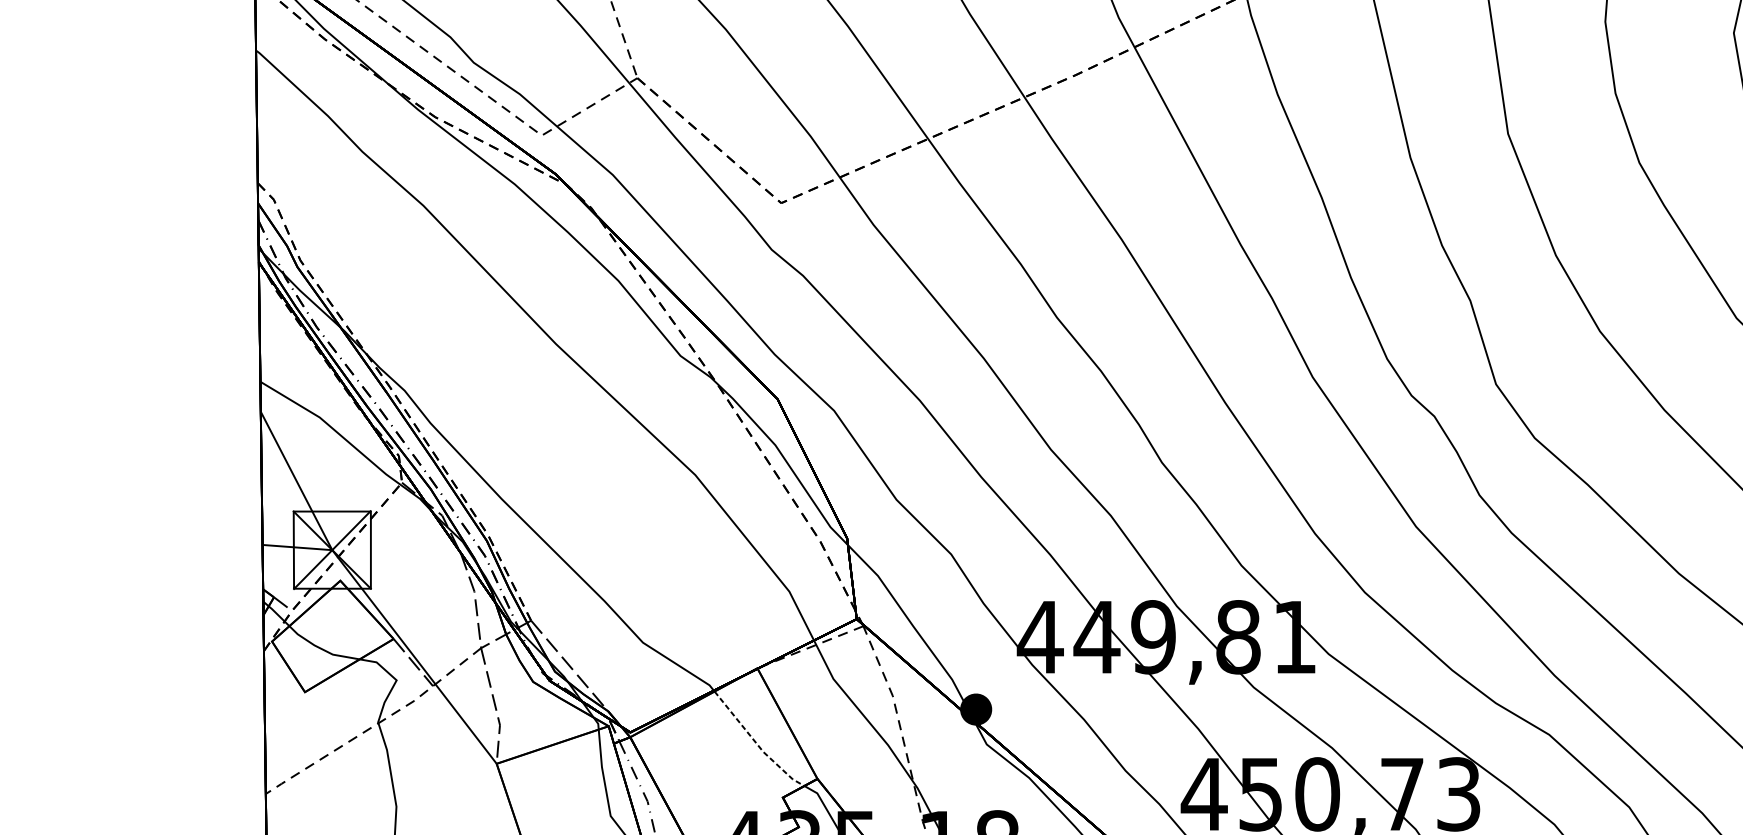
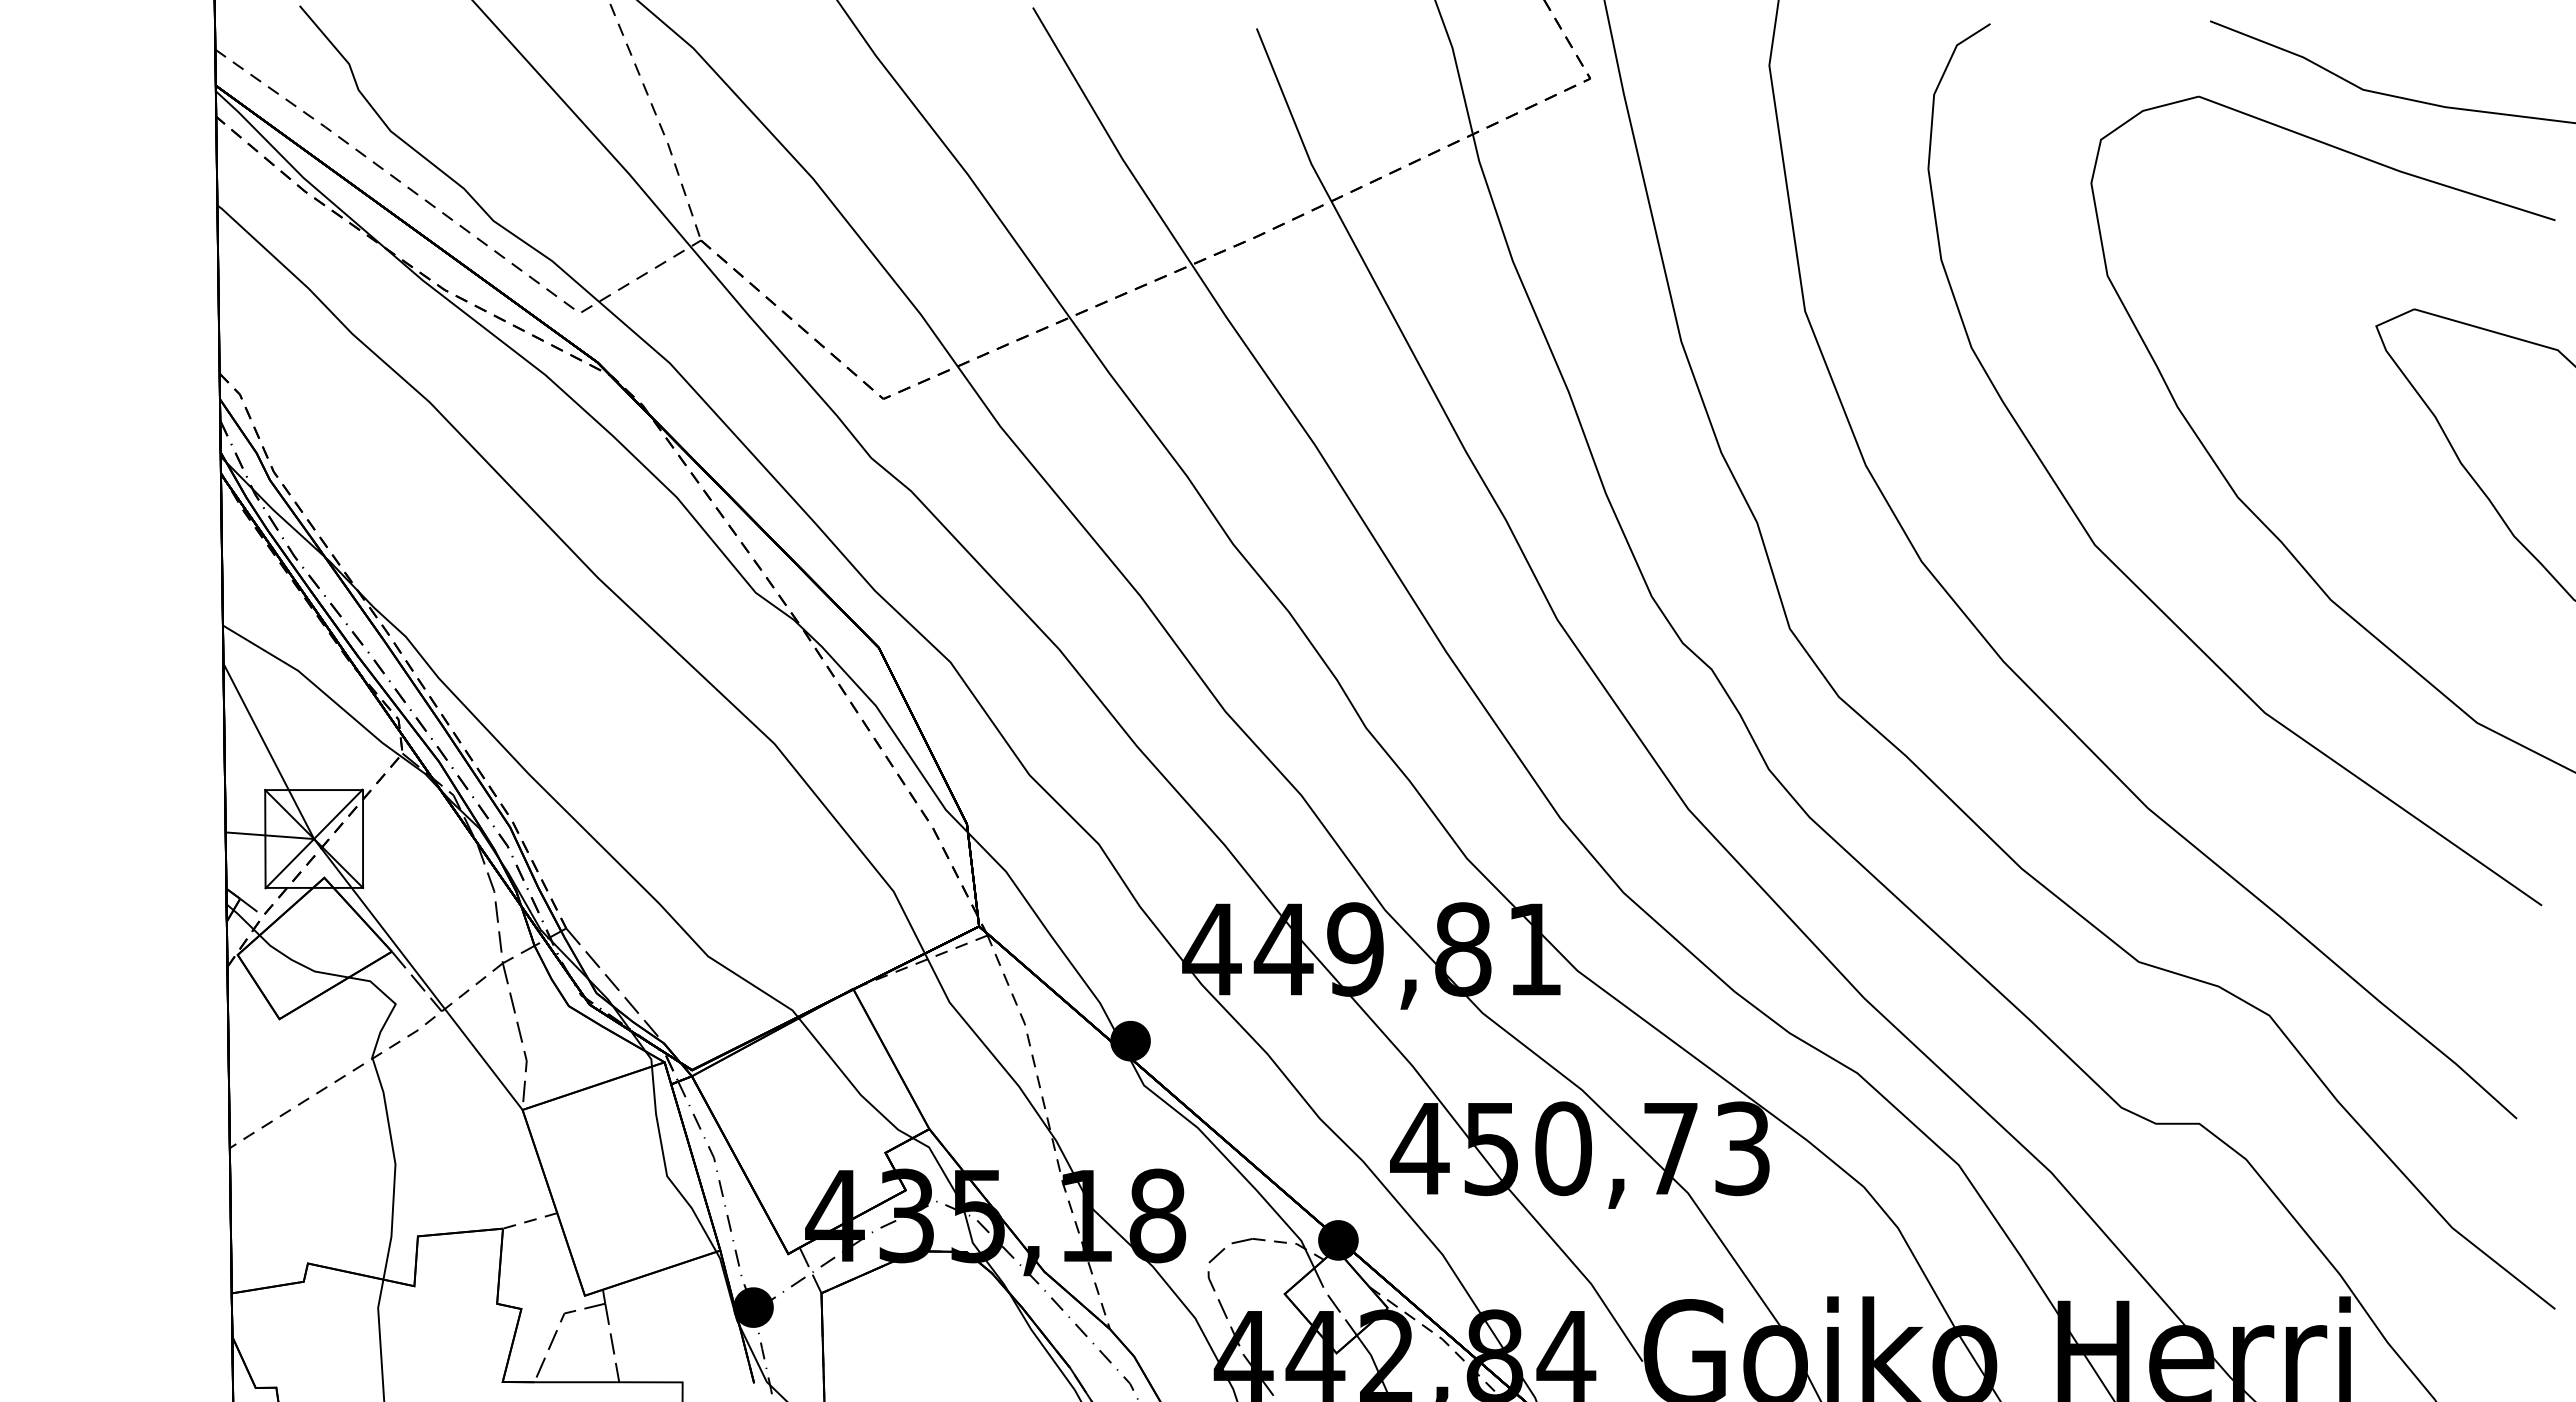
line: (756, 743) -> (852, 1084), dashed -> solid

